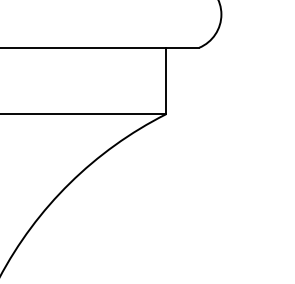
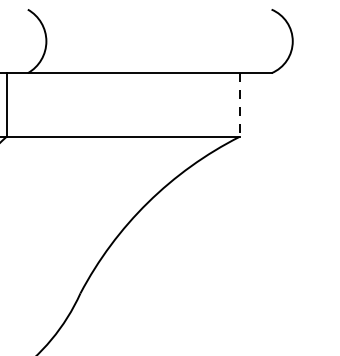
line: (165, 80) -> (239, 104), solid -> dashed

